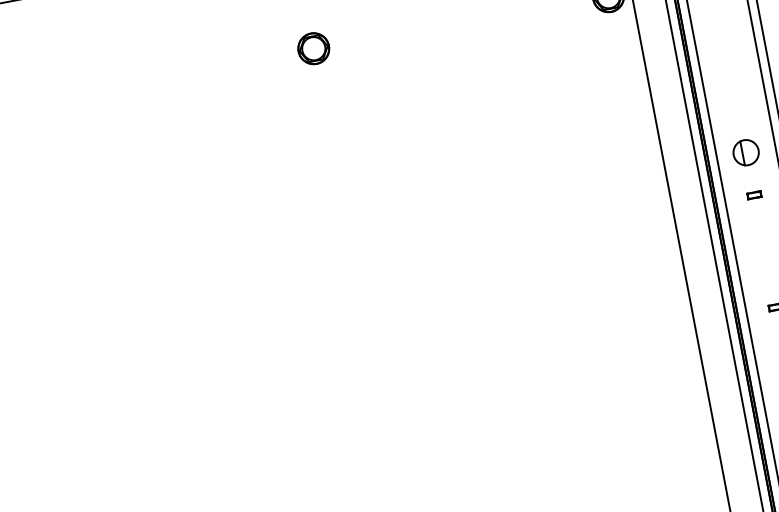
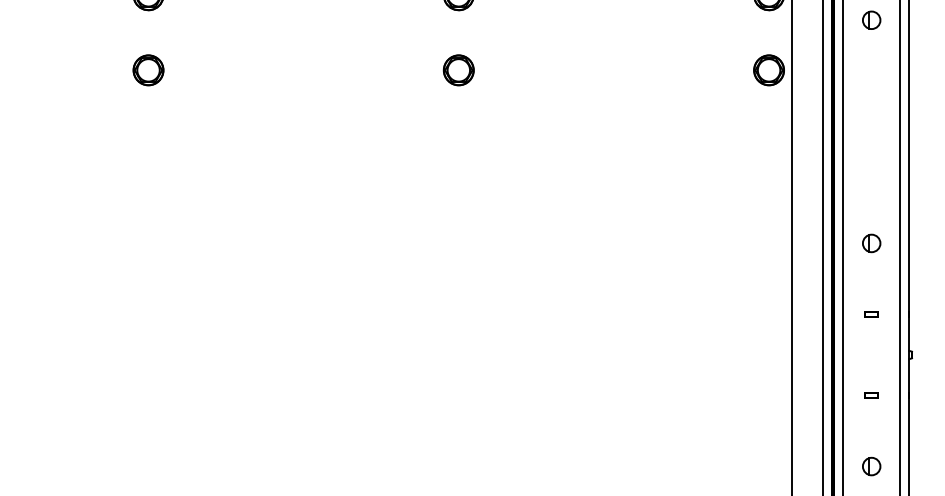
part: (313, 48) -> (458, 70), moved
part: (746, 152) -> (871, 243), size x0.71
part: (754, 195) -> (871, 314), moved

